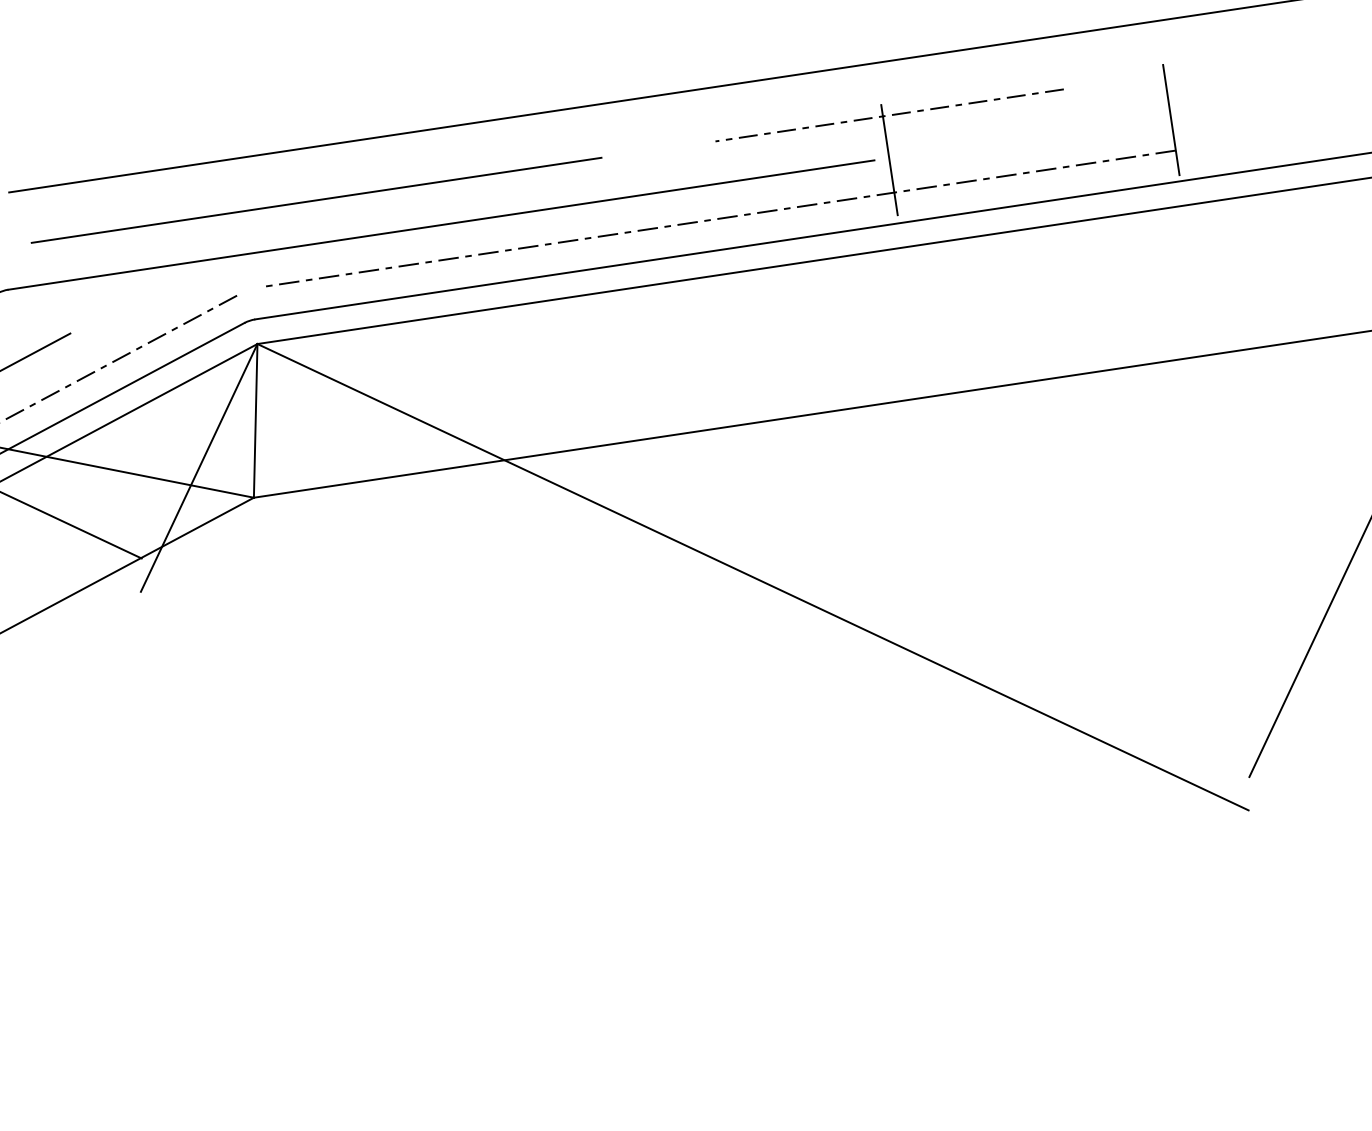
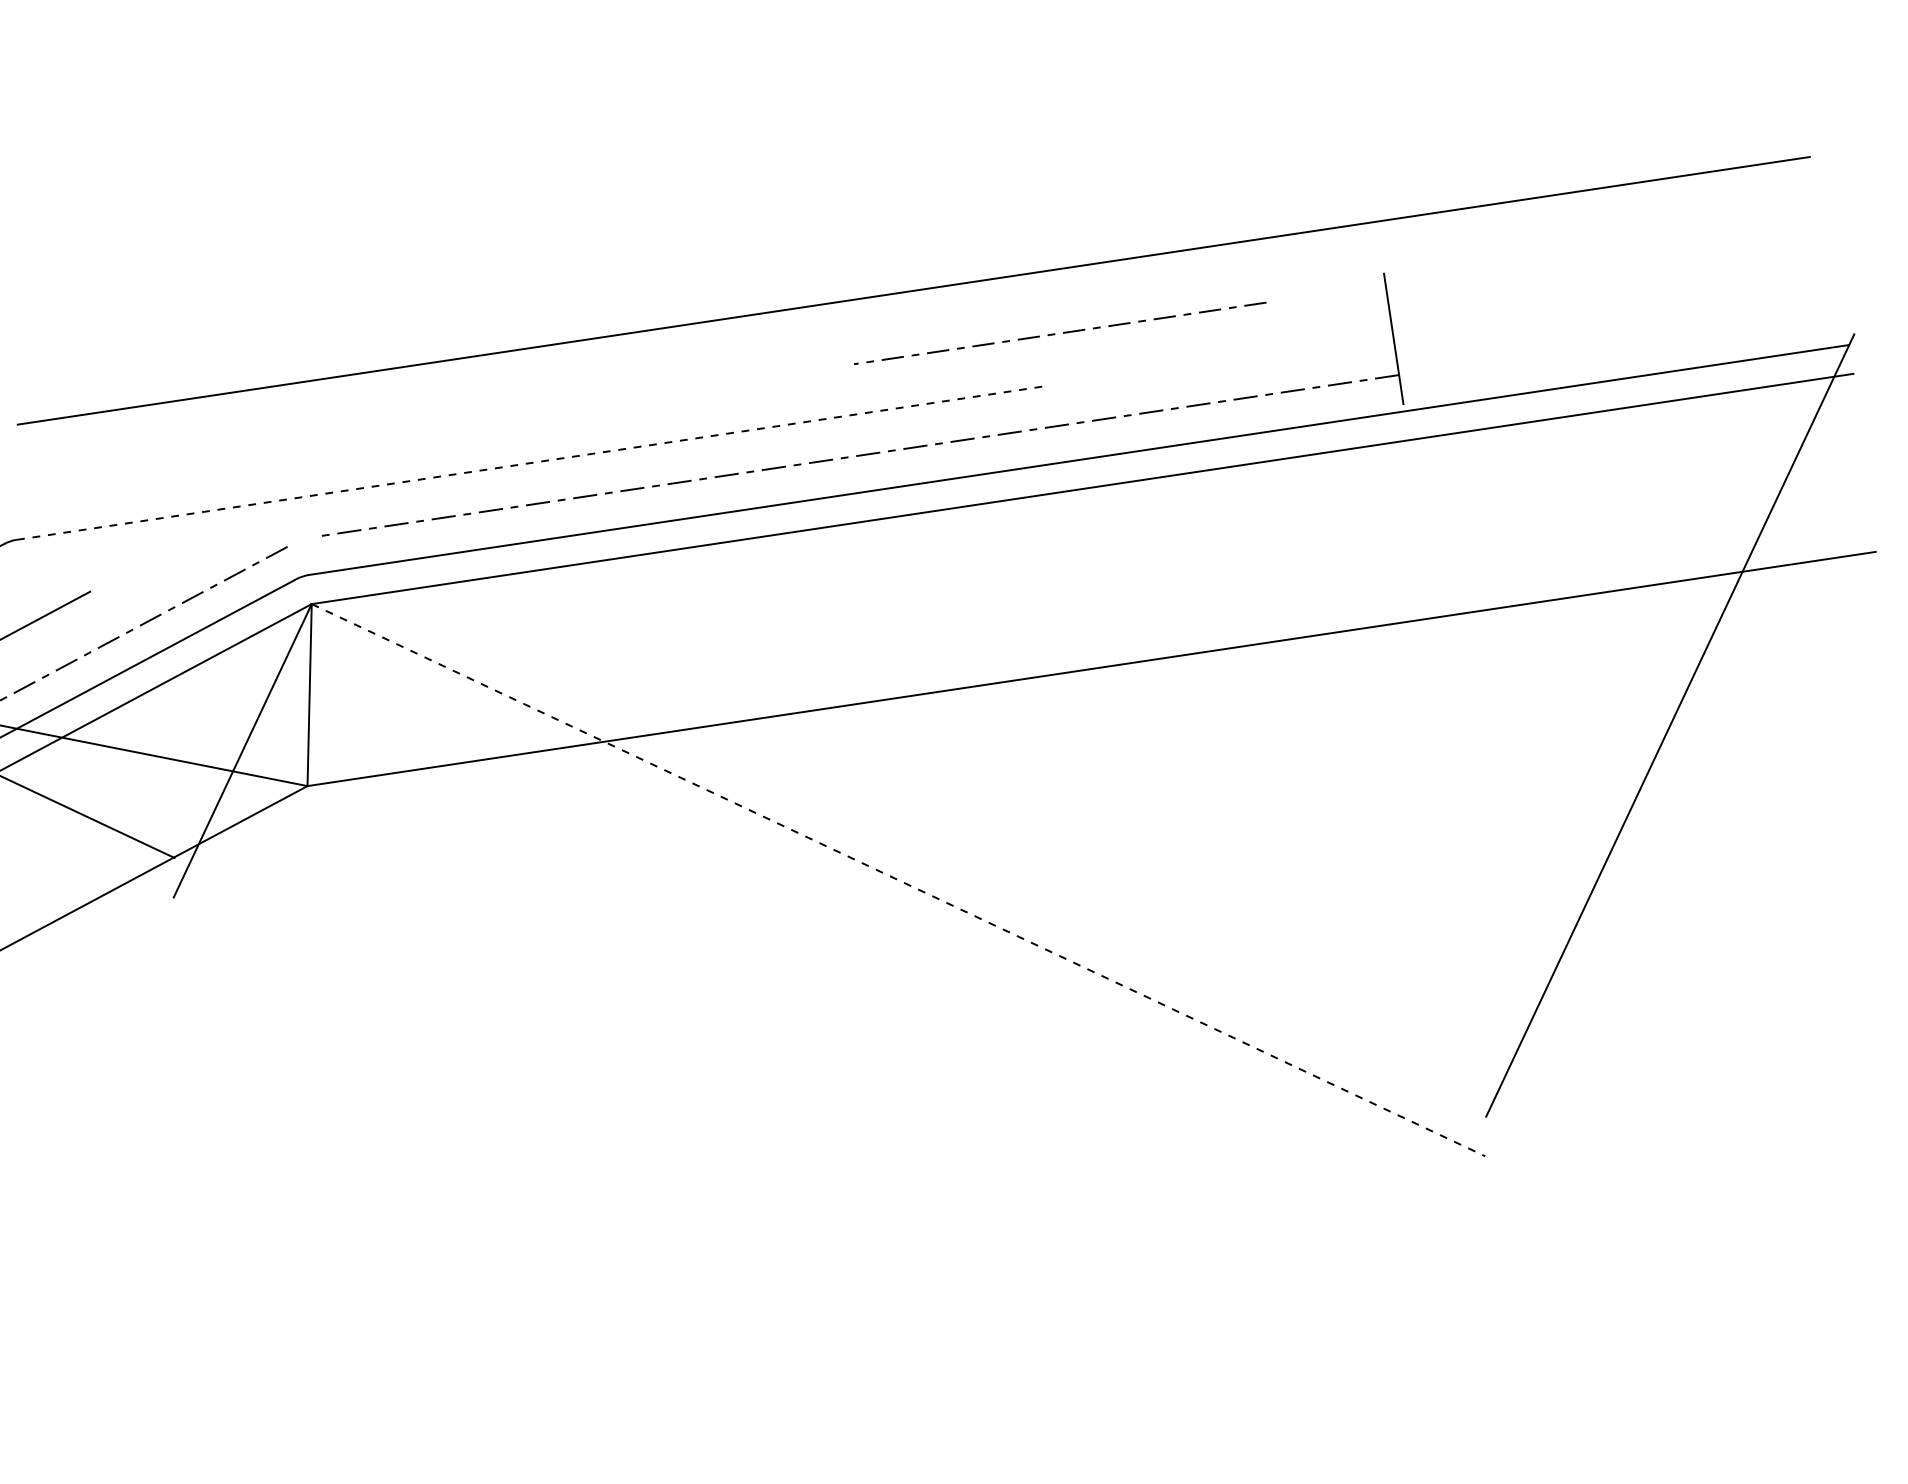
line: (889, 160) -> (1059, 386), removed
line: (316, 199) -> (381, 433), removed
line: (441, 225) -> (529, 463), solid -> dashed
line: (753, 577) -> (898, 880), solid -> dashed

